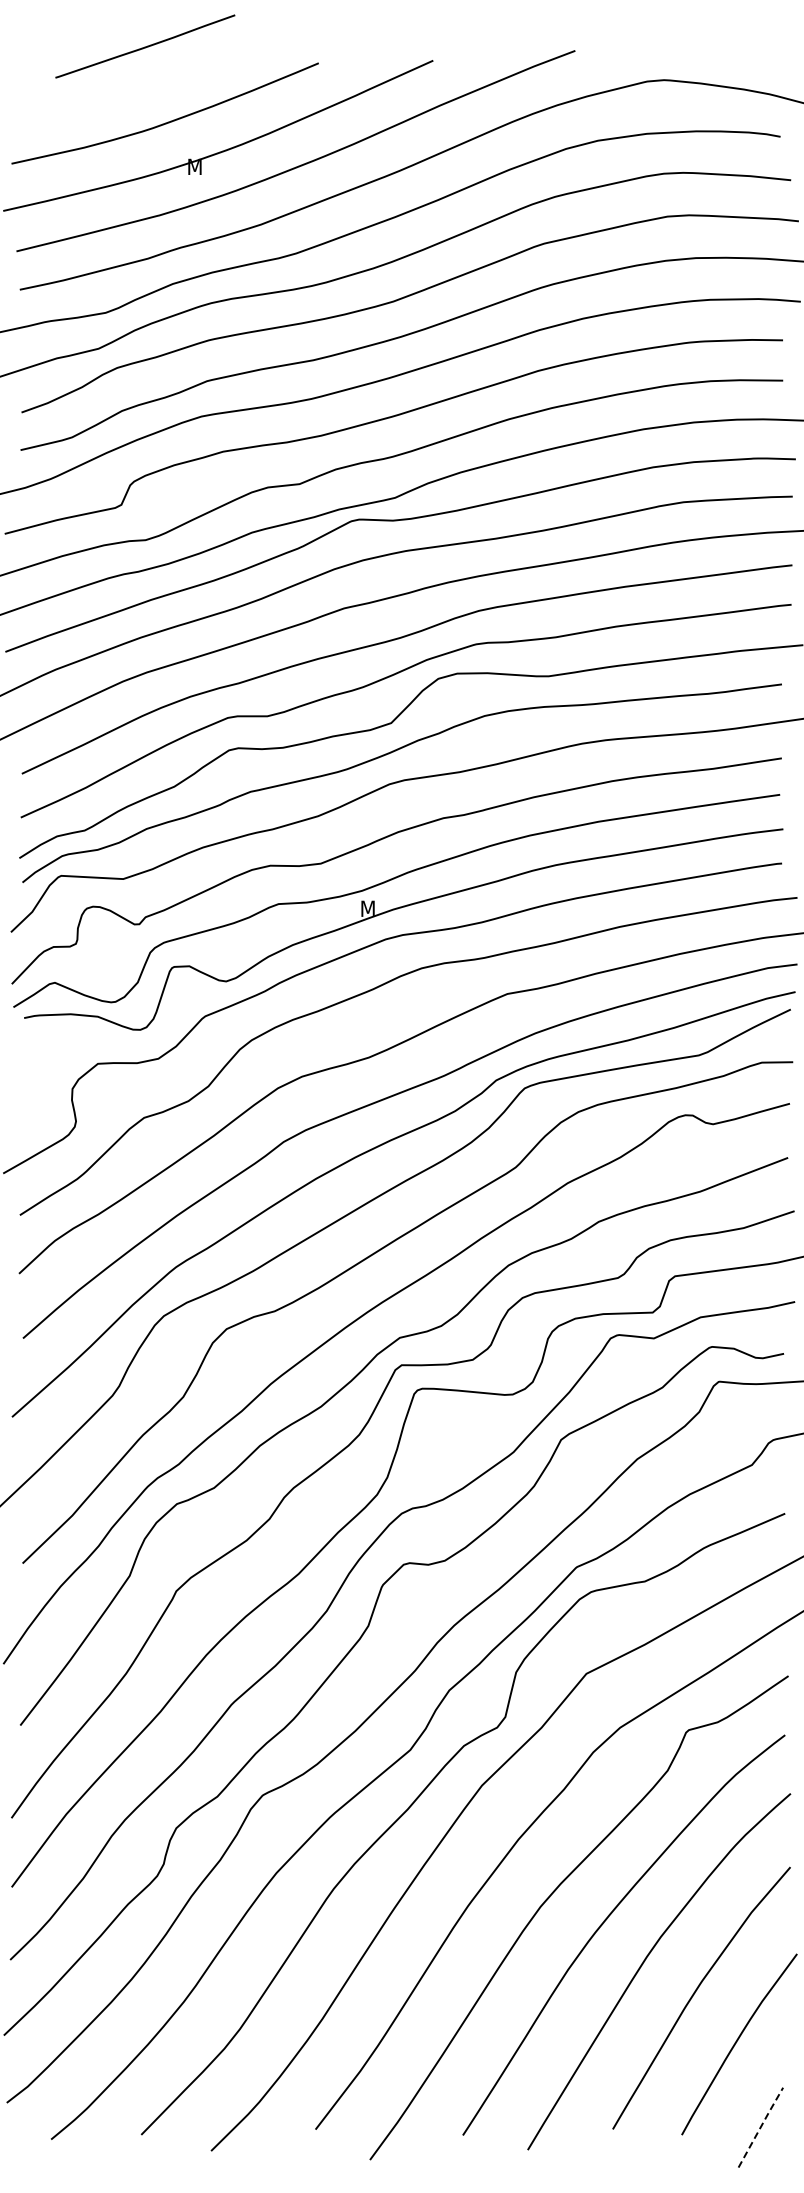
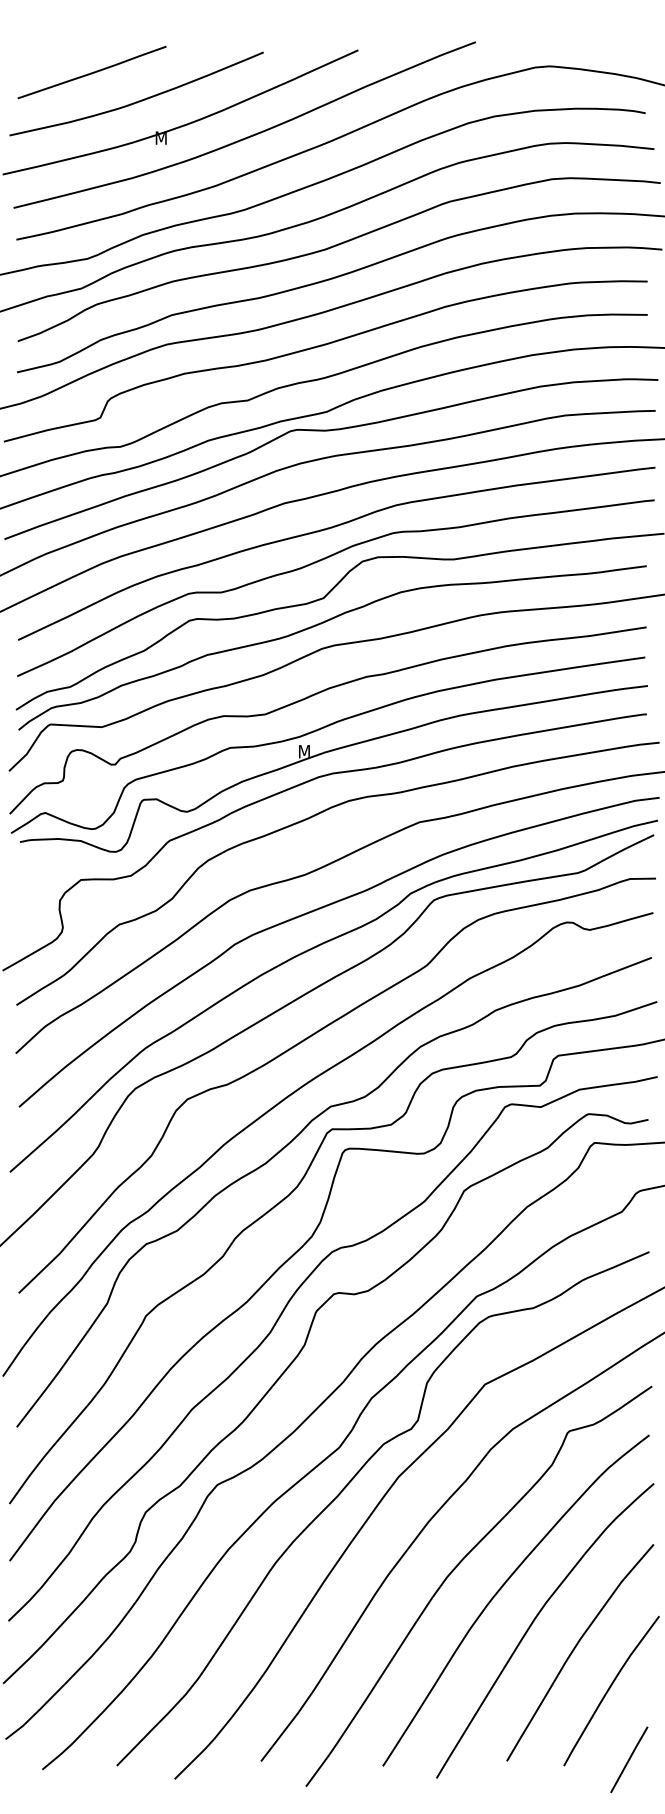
curve: (145, 46) -> (92, 72), moved
line: (761, 2126) -> (629, 1758), dashed -> solid

